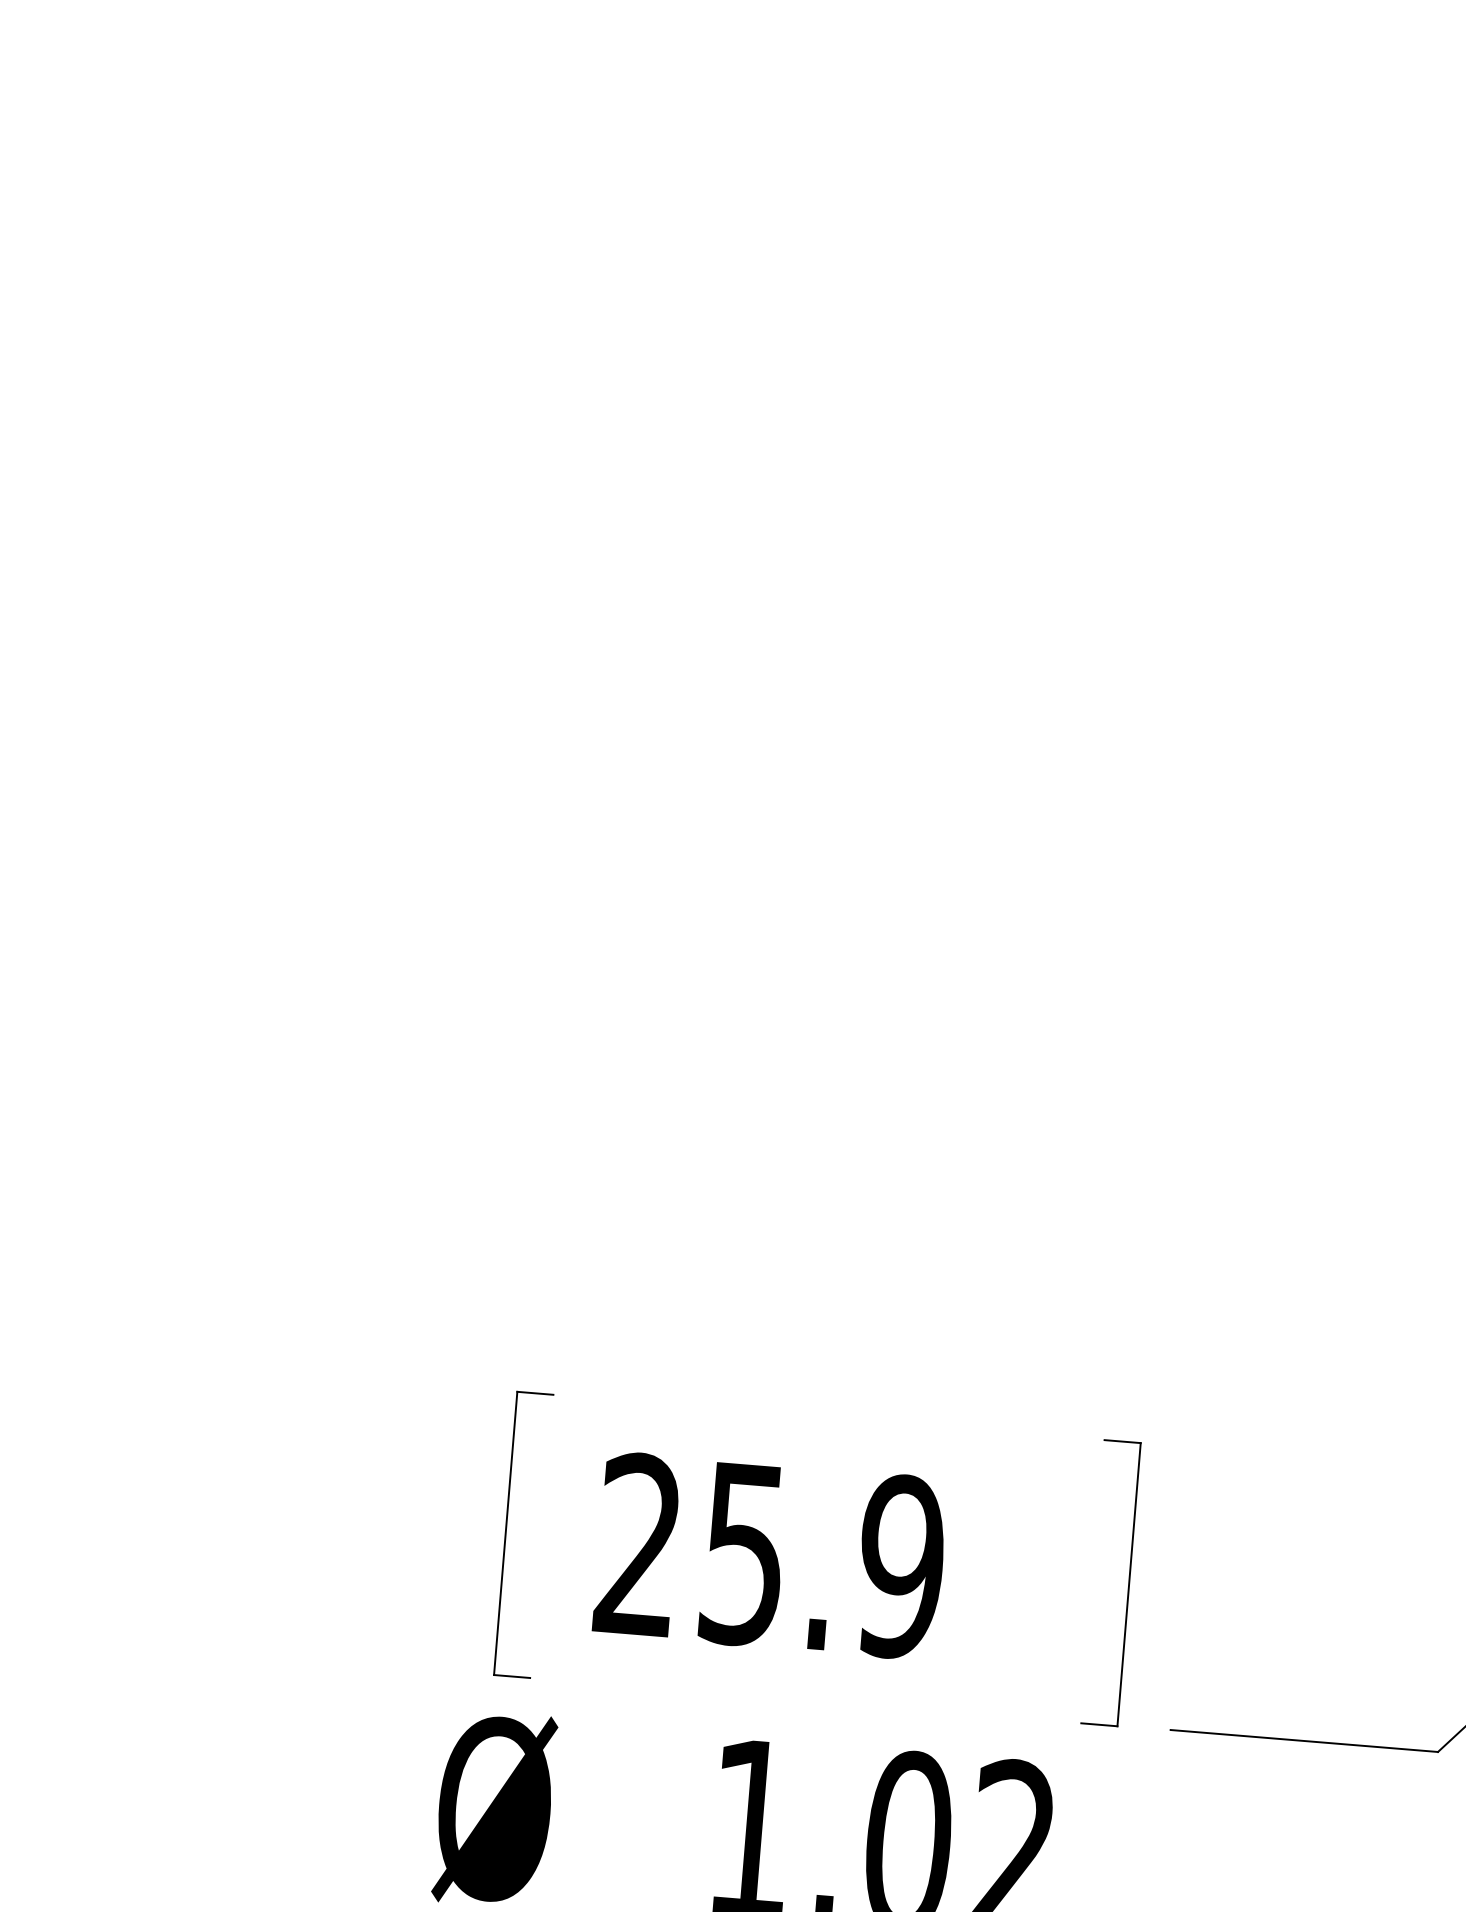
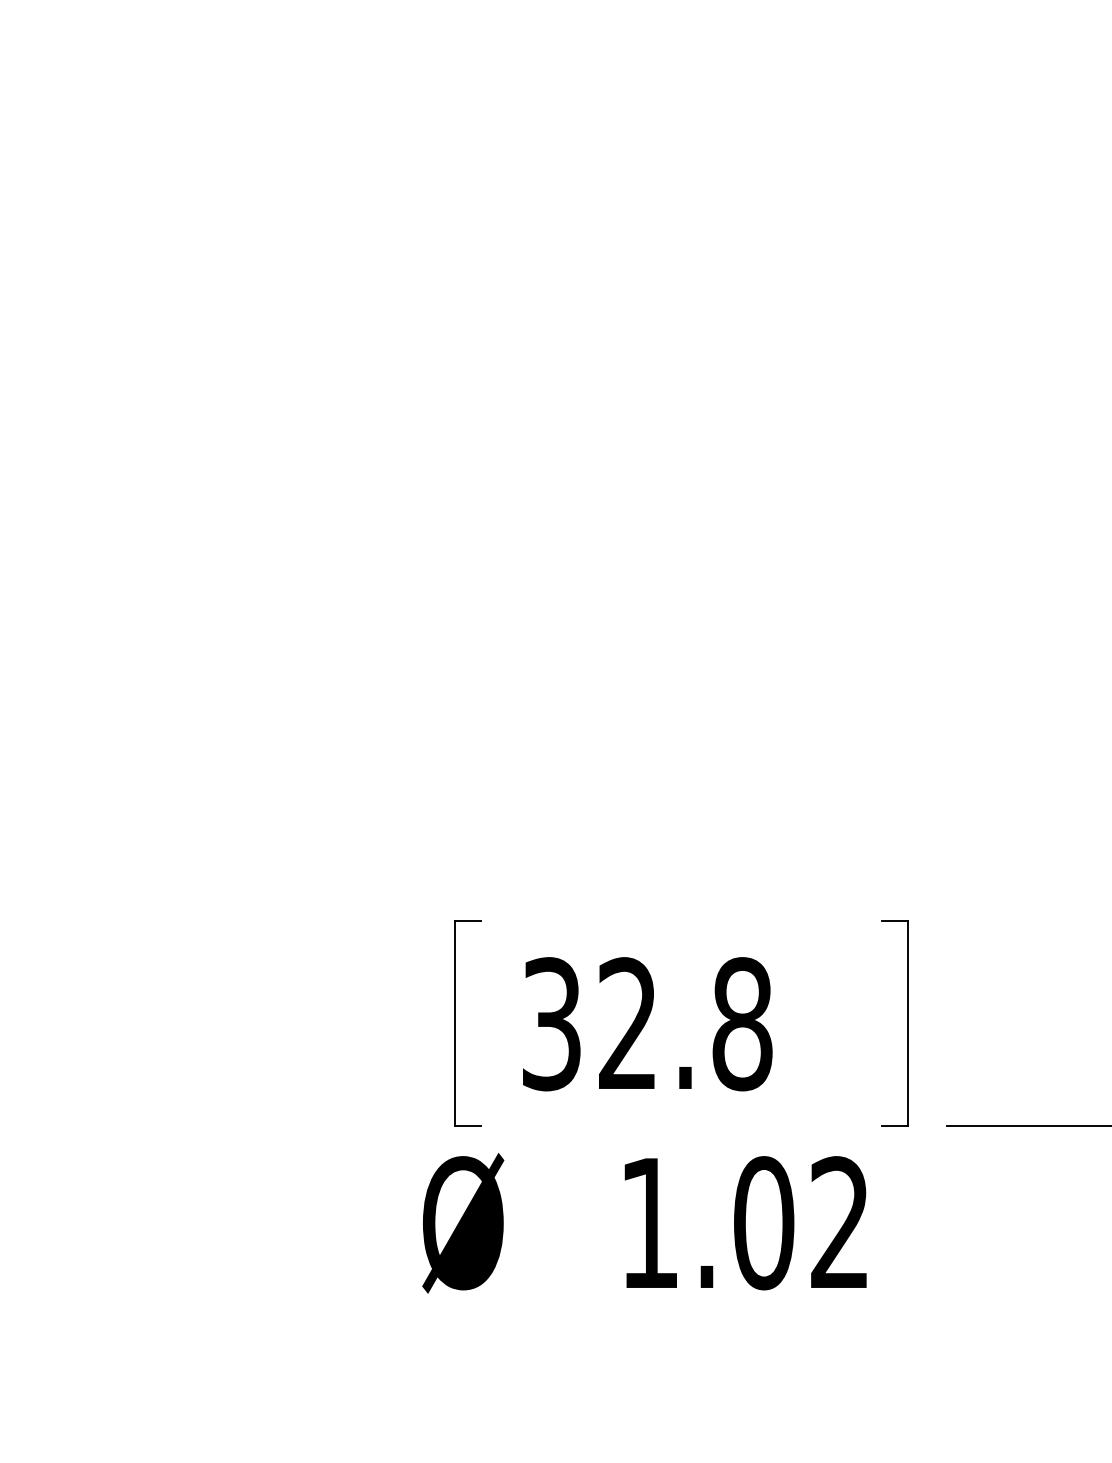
text: (770, 1556) -> (647, 1024), 25.9 -> 32.8

